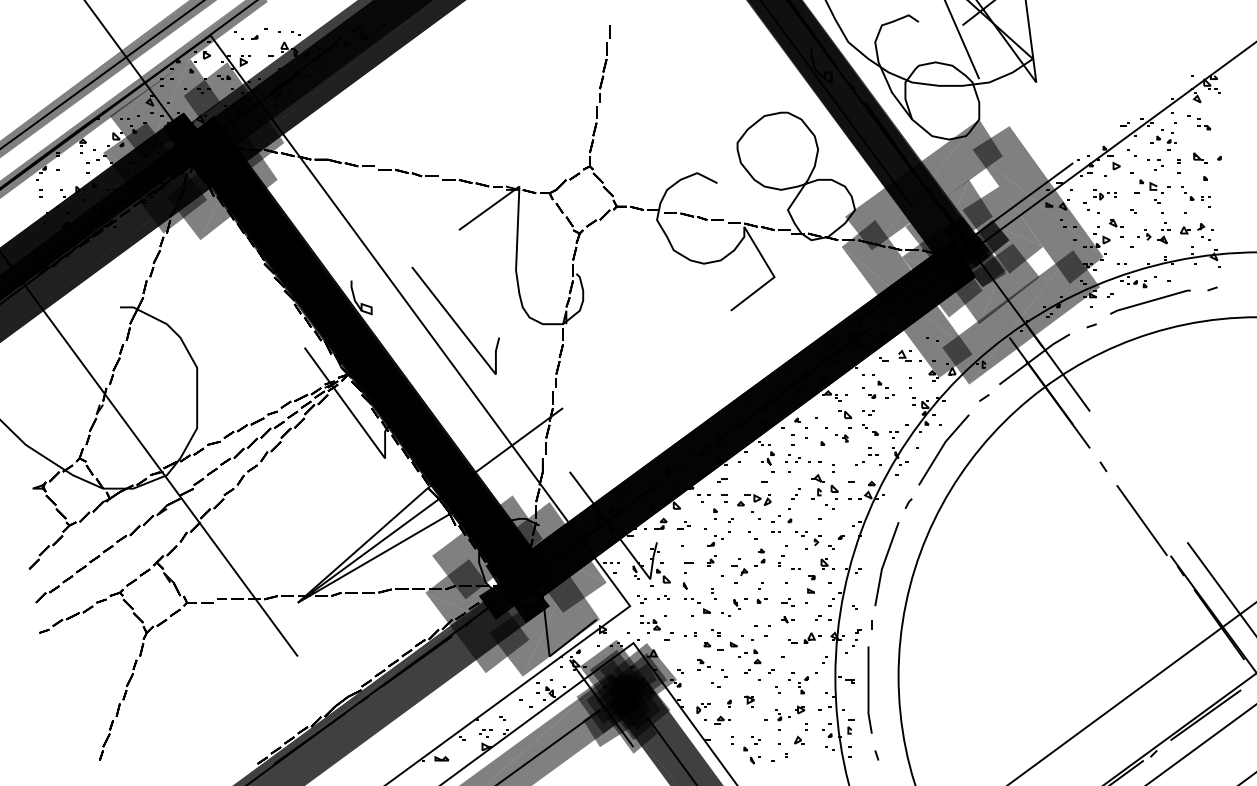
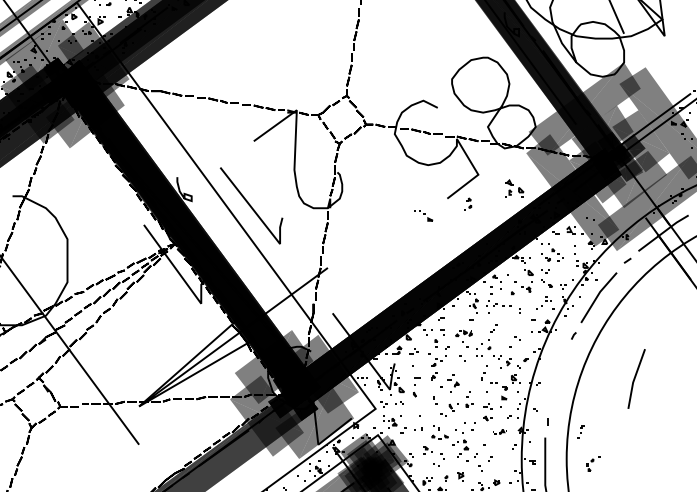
part: (824, 486) -> (513, 188), moved
part: (754, 500) -> (464, 333), size x0.7
part: (759, 557) -> (467, 204), moved
line: (884, 564) -> (634, 379), moved
part: (697, 605) -> (423, 215), moved
part: (804, 637) -> (499, 431), size x0.6
part: (856, 637) -> (580, 431), moved
part: (720, 645) -> (439, 436), size x0.7
part: (807, 683) -> (592, 463), moved

